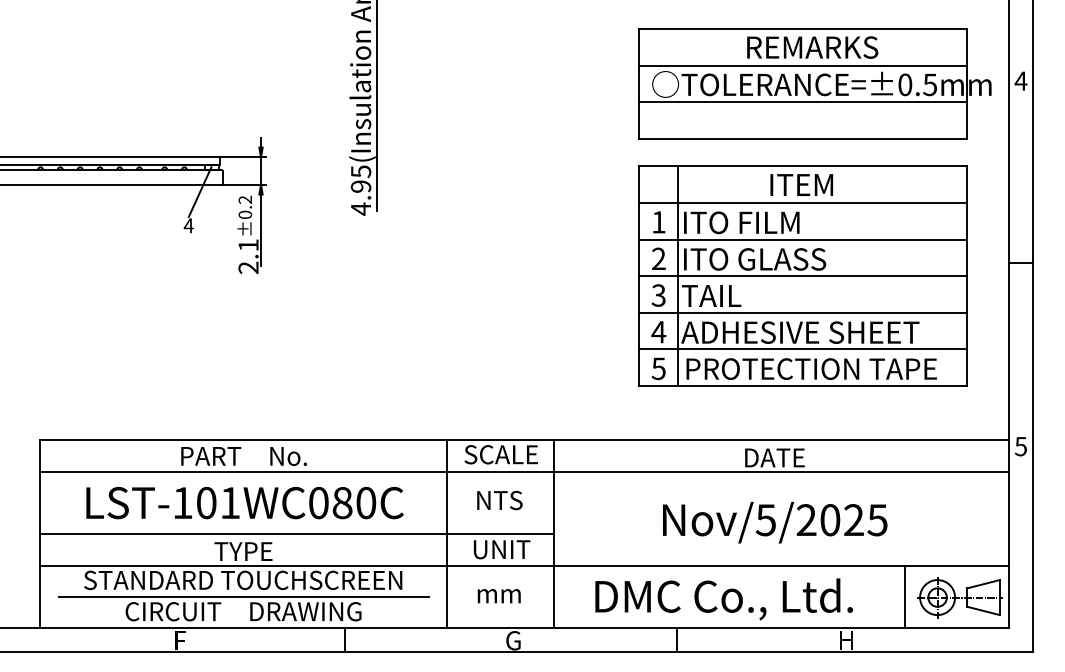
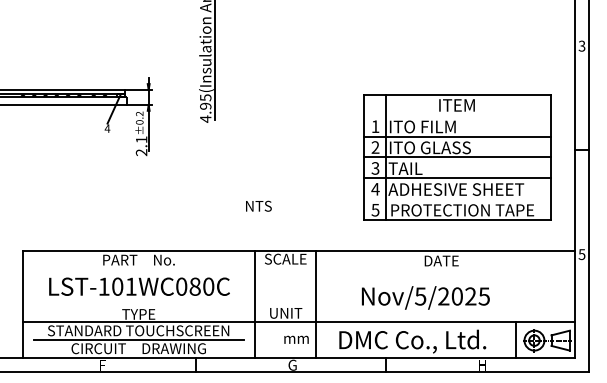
text: (1020, 79) -> (581, 45), 4 -> 3
part: (814, 83) -> (464, 47), removed
line: (802, 202) -> (457, 115), removed
line: (802, 350) -> (457, 199), removed
line: (523, 471) -> (298, 268), removed
text: (499, 499) -> (258, 205), moved
text: (774, 521) -> (425, 297), moved
line: (295, 534) -> (168, 304), removed
text: (499, 595) -> (296, 339), moved

